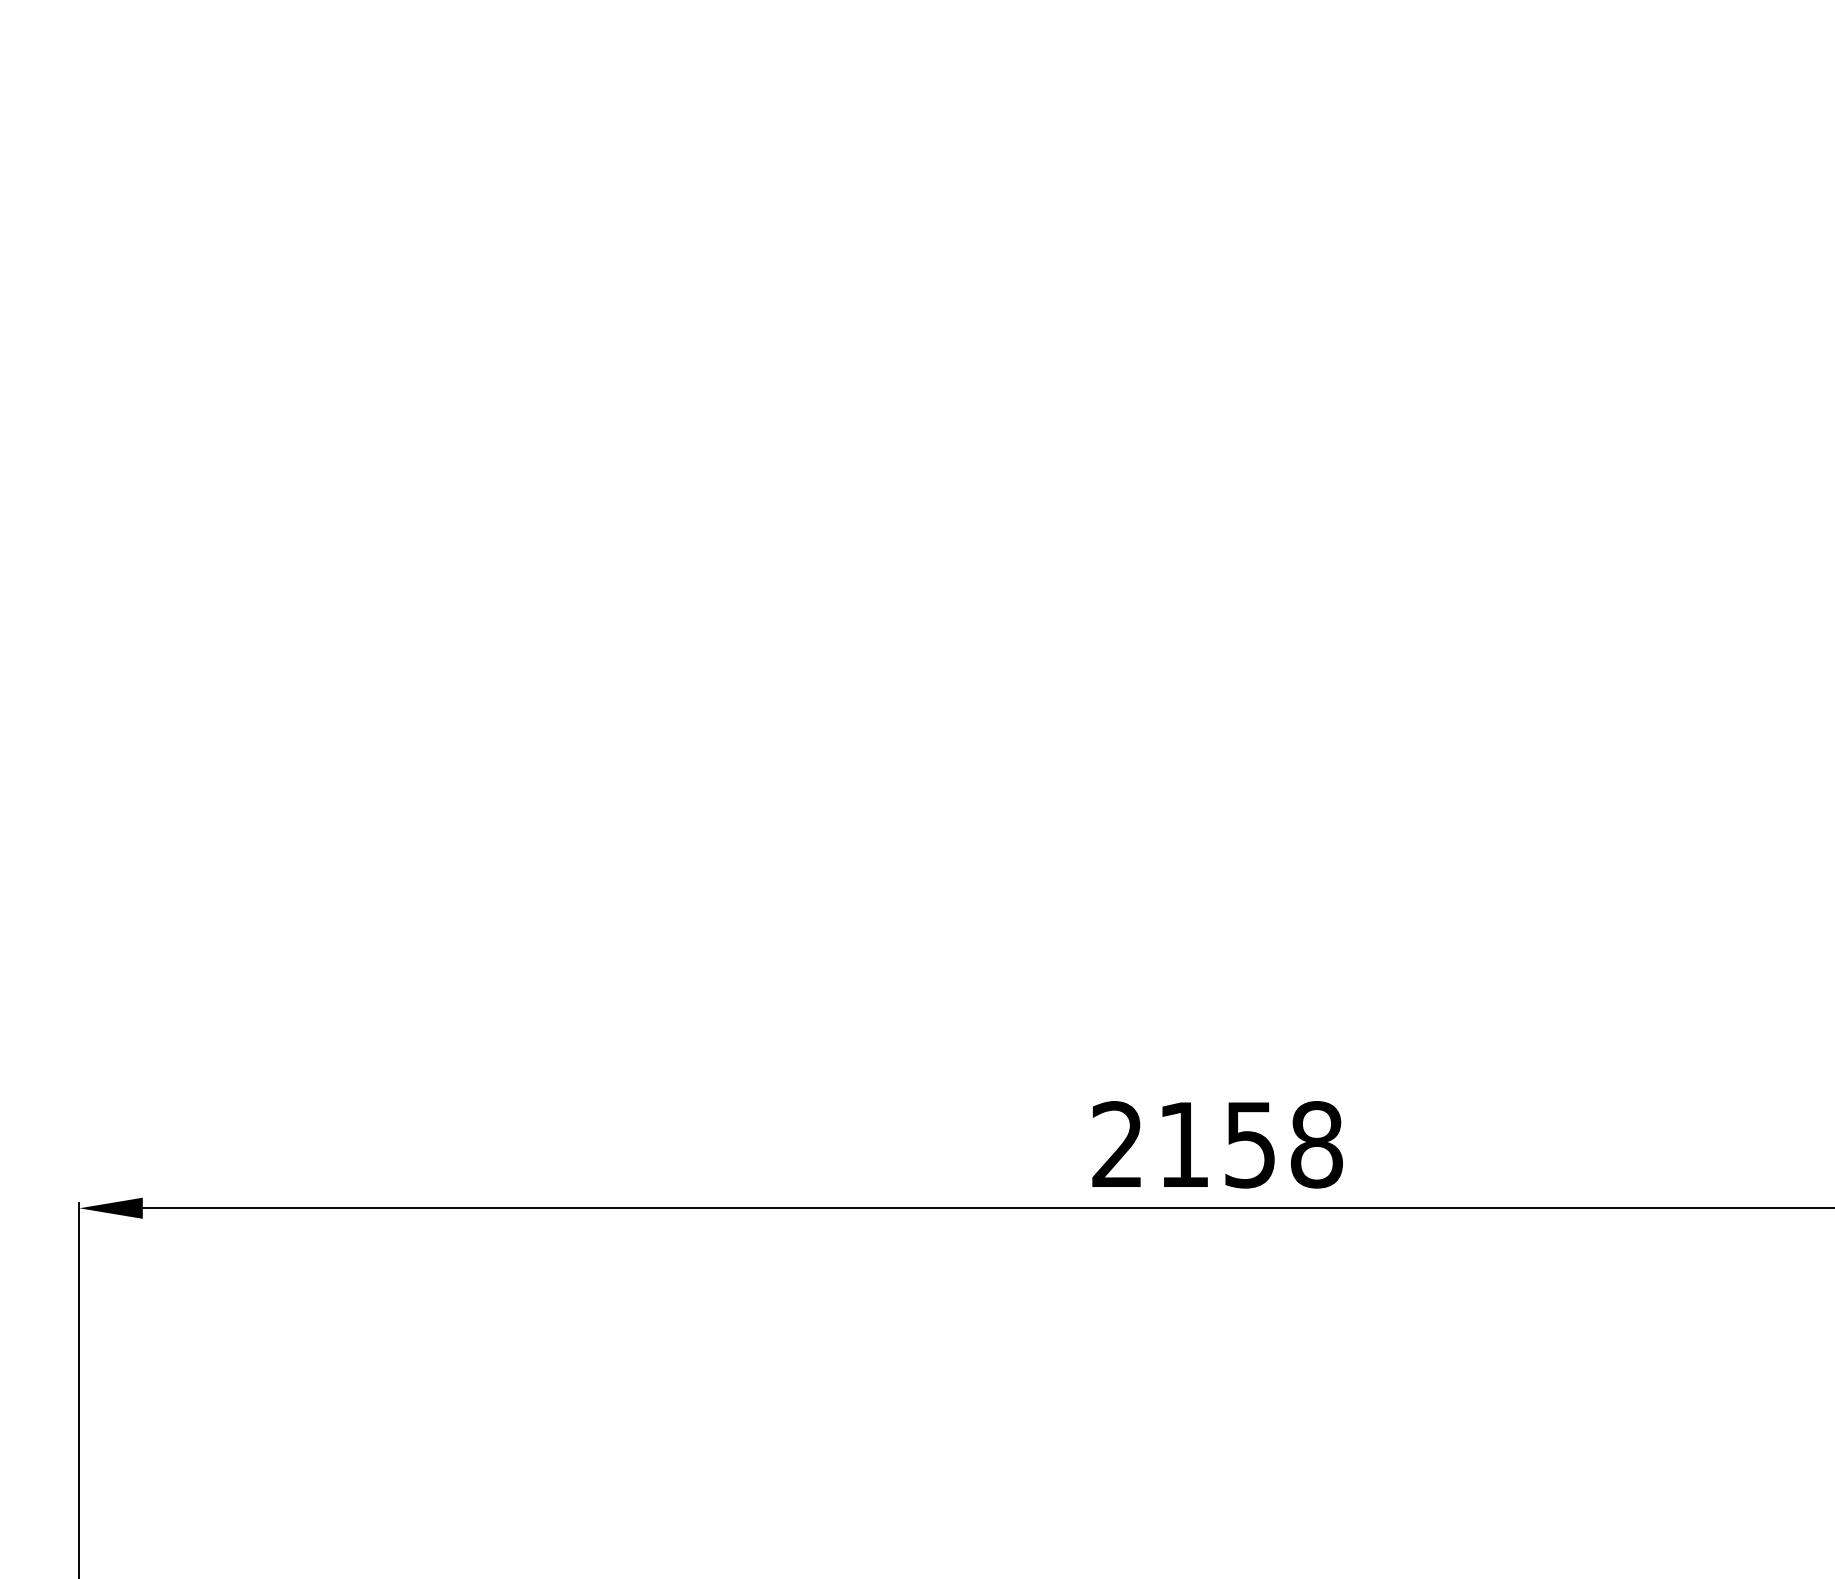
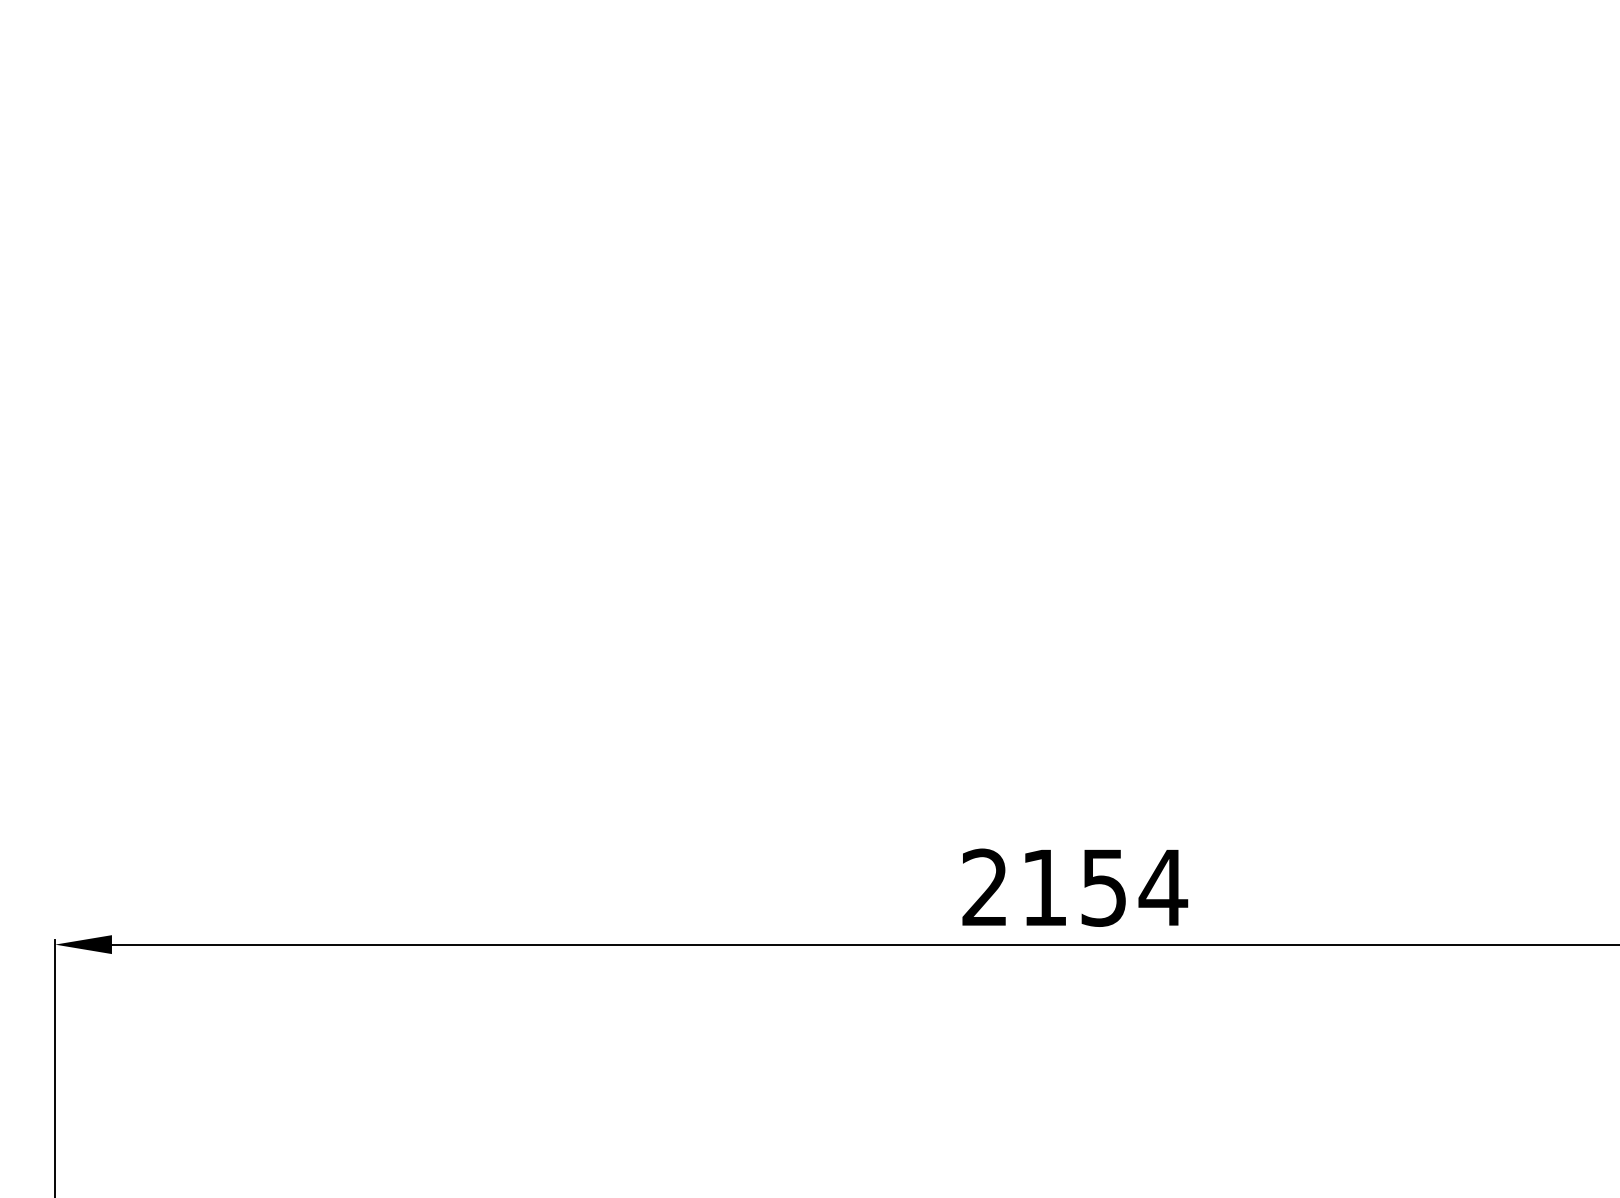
text: (1316, 1144) -> (1163, 887), 2158 -> 2154

